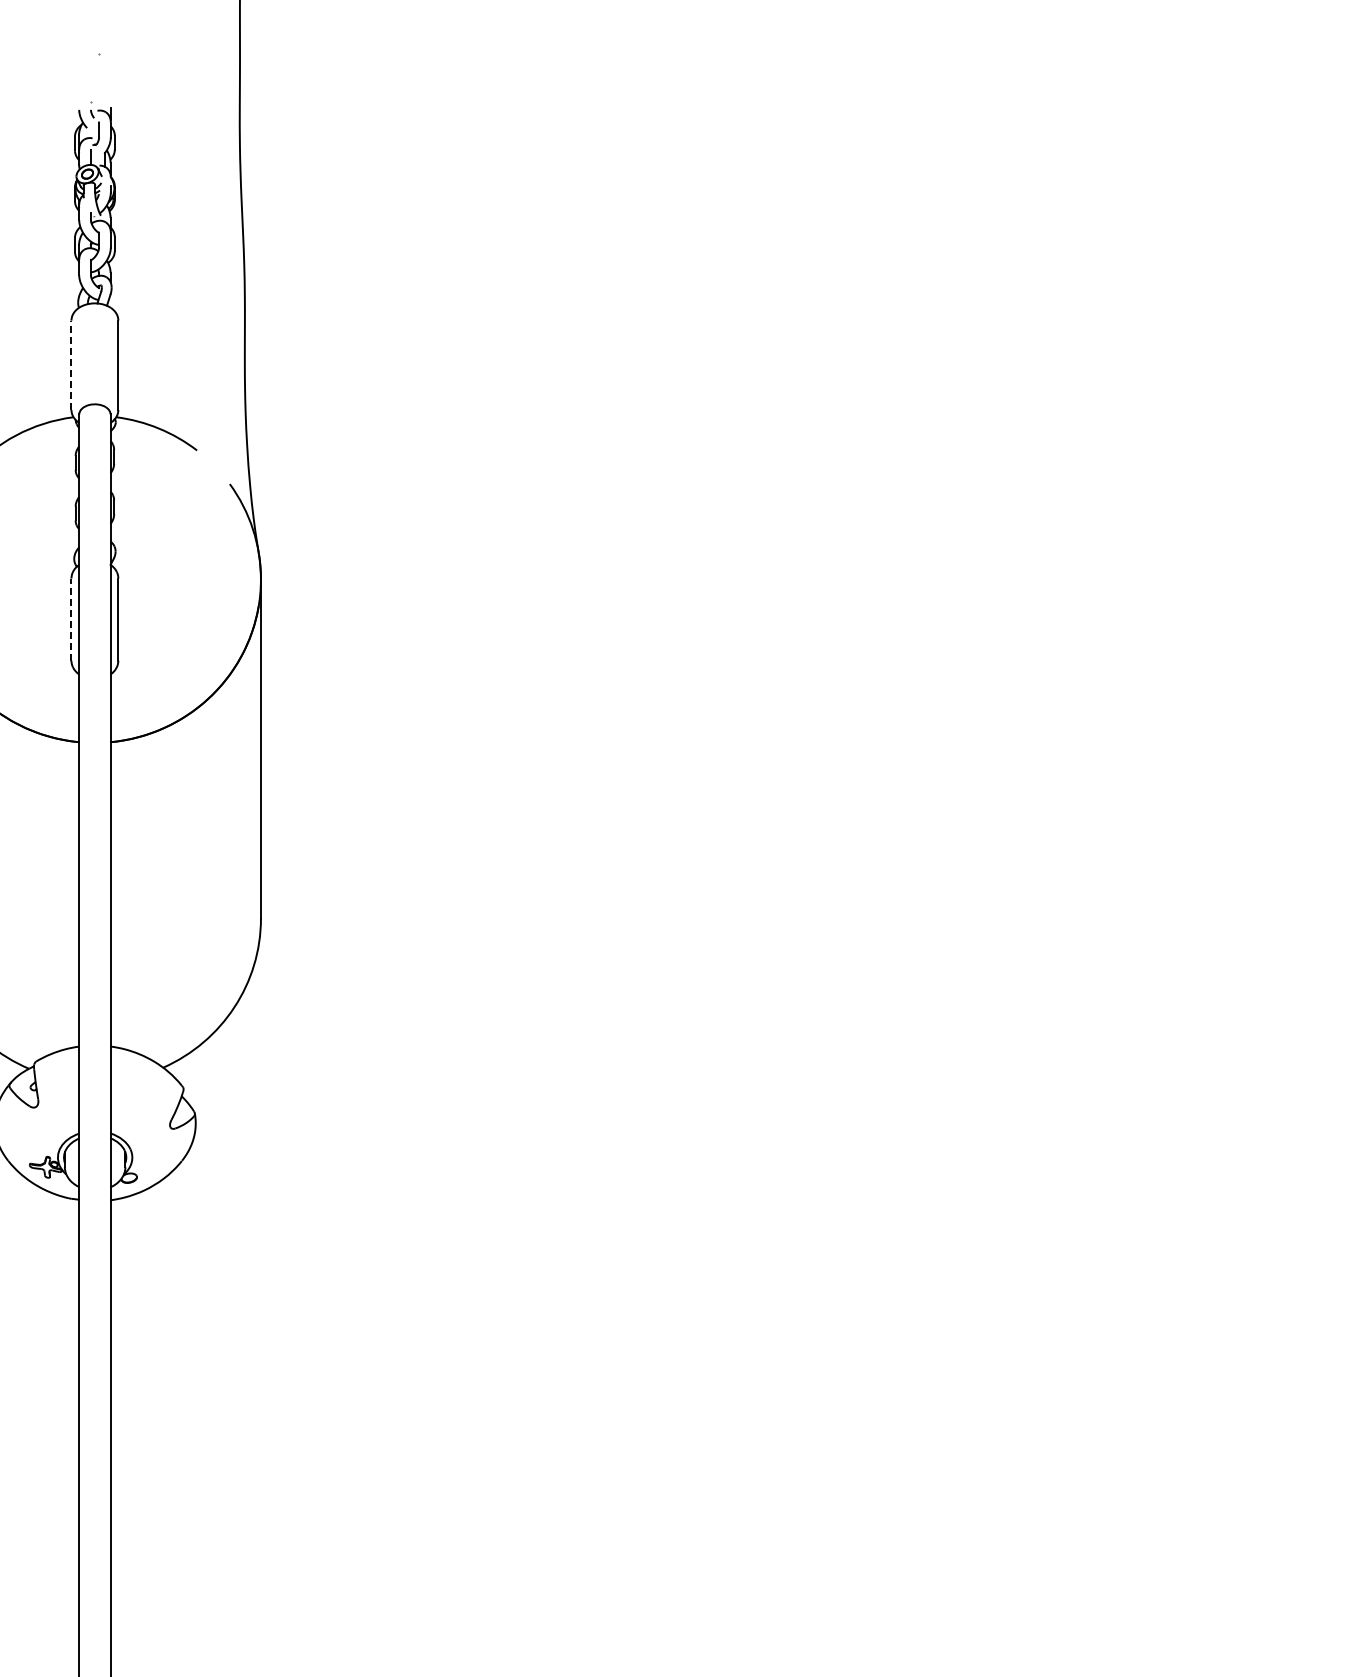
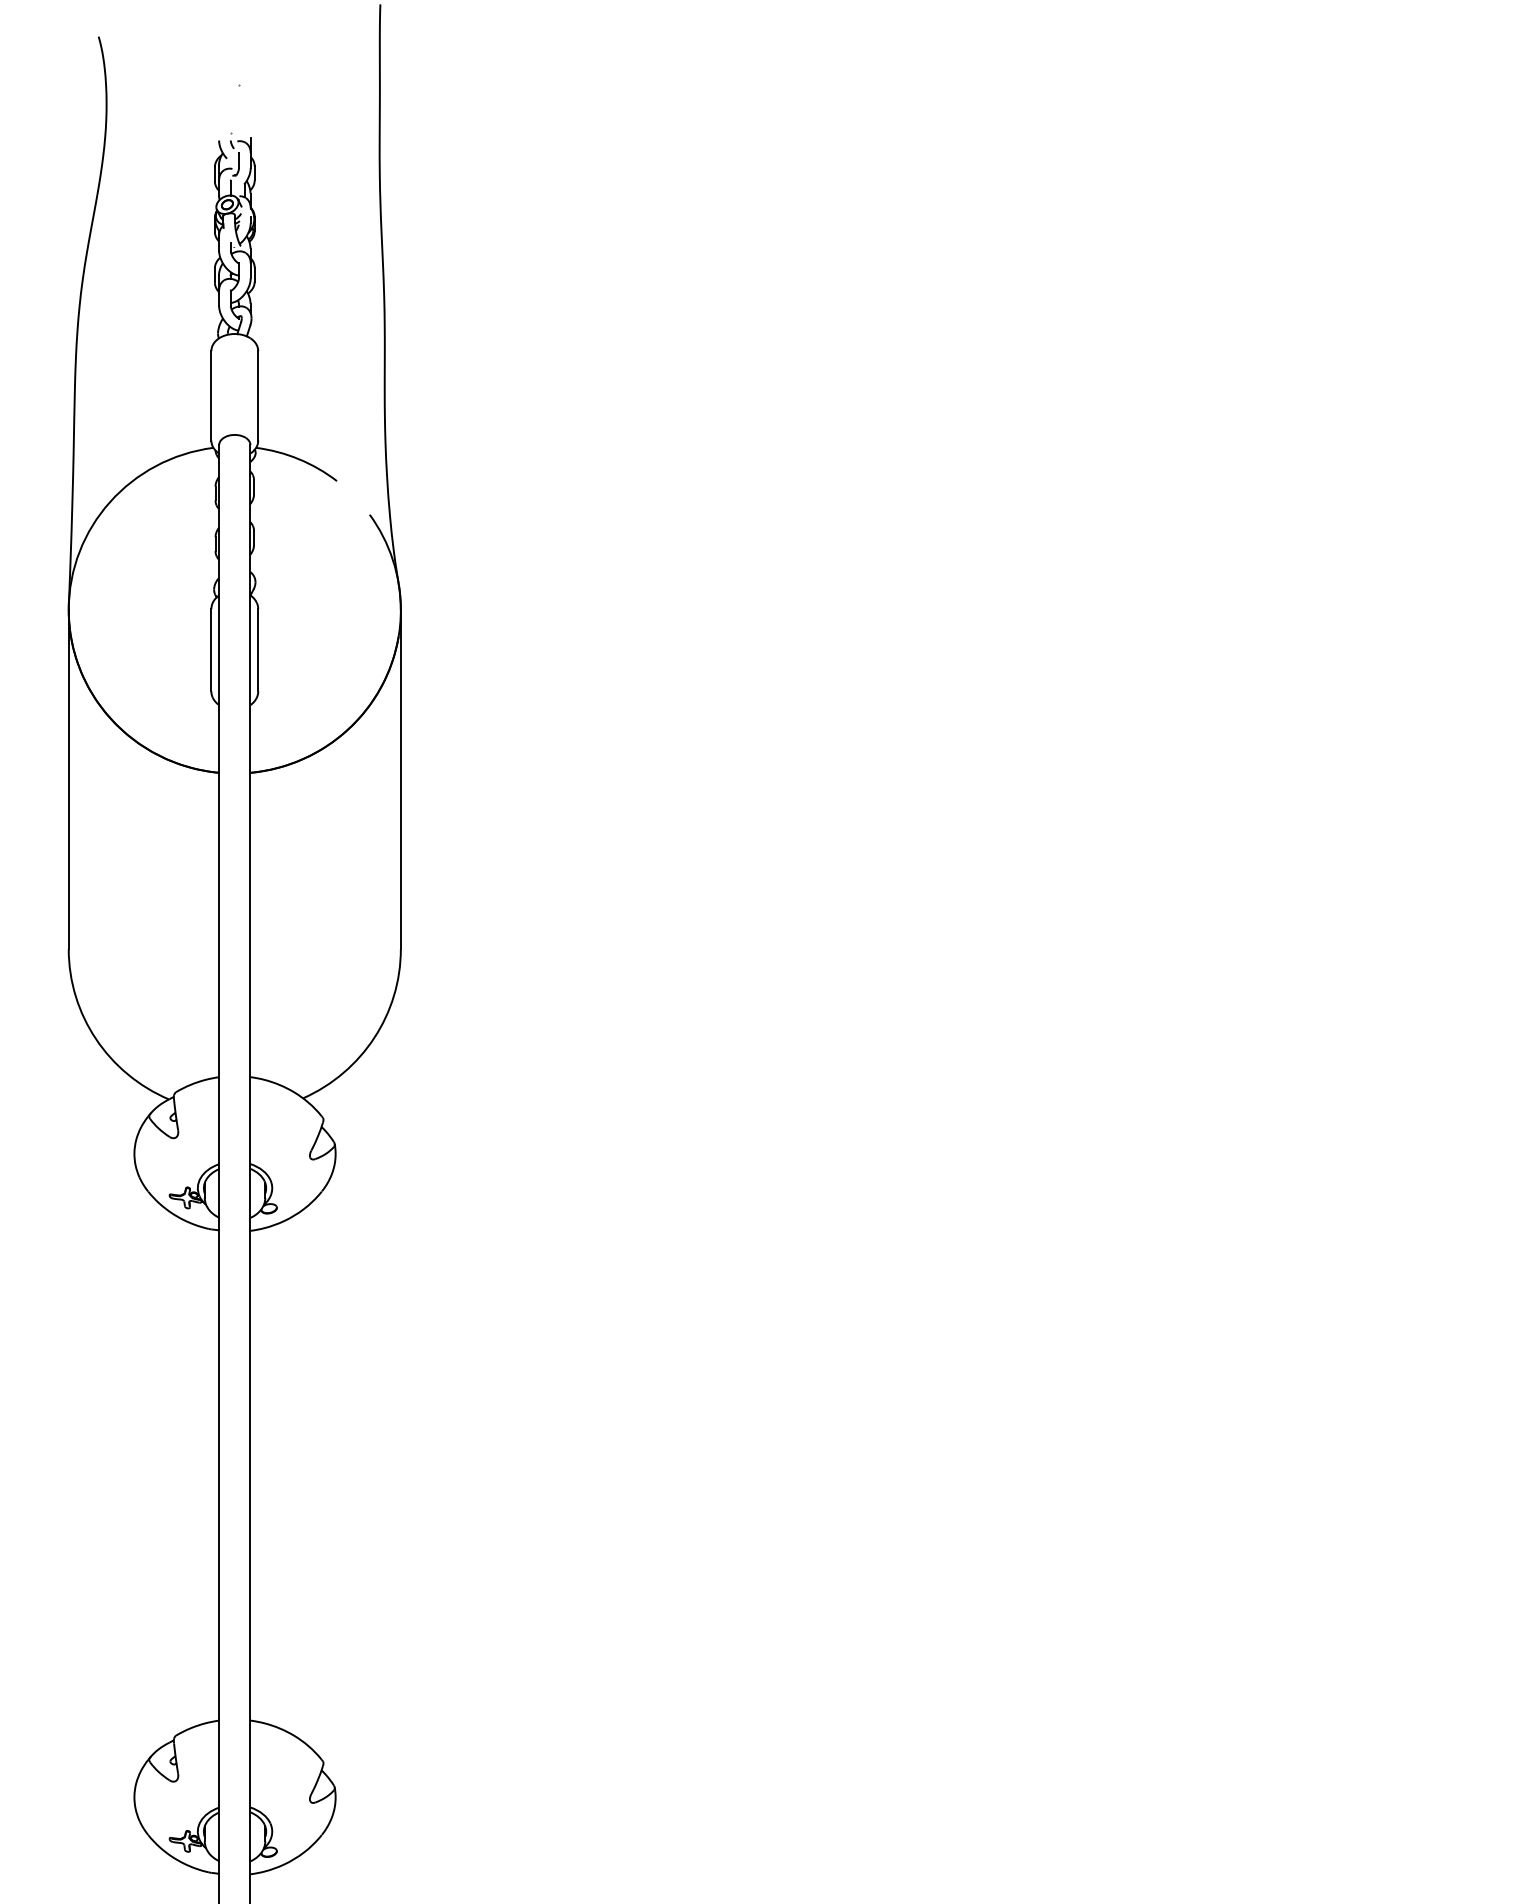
line: (71, 364) -> (211, 395), dashed -> solid
line: (71, 618) -> (211, 649), dashed -> solid

